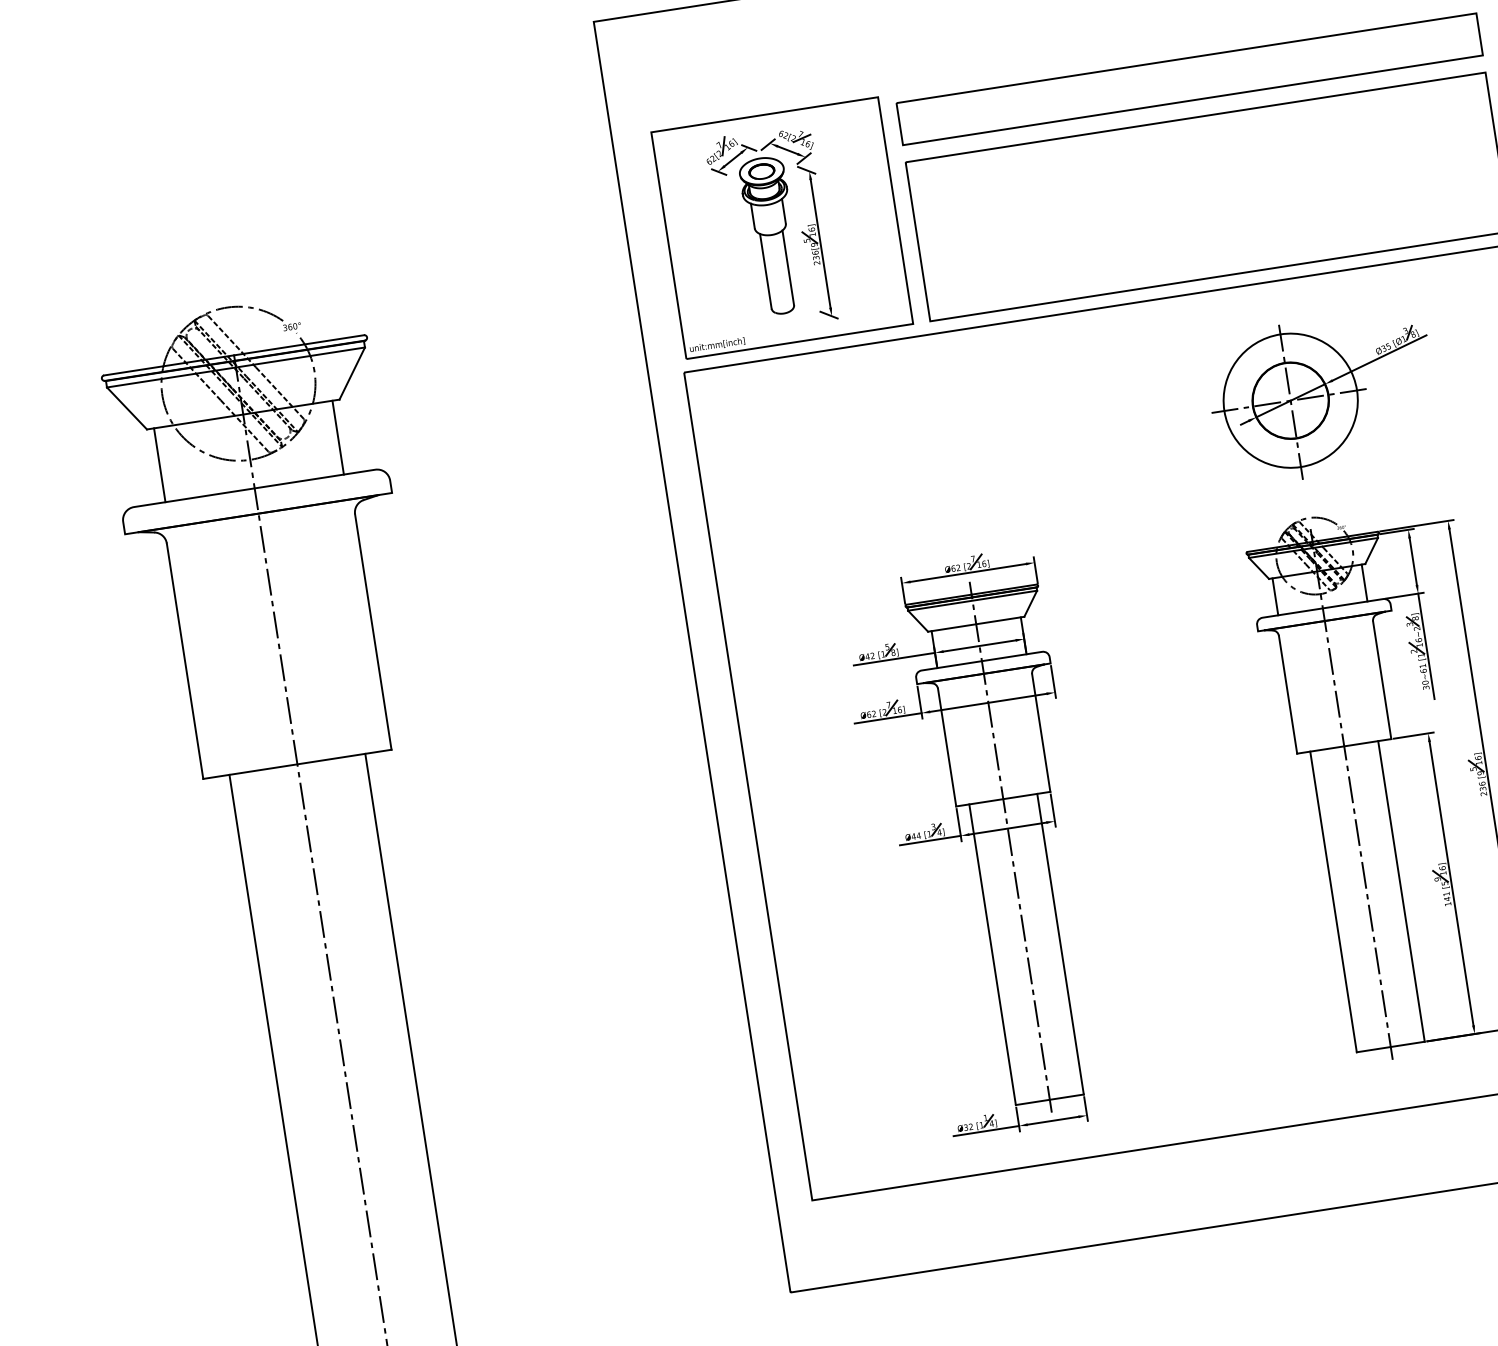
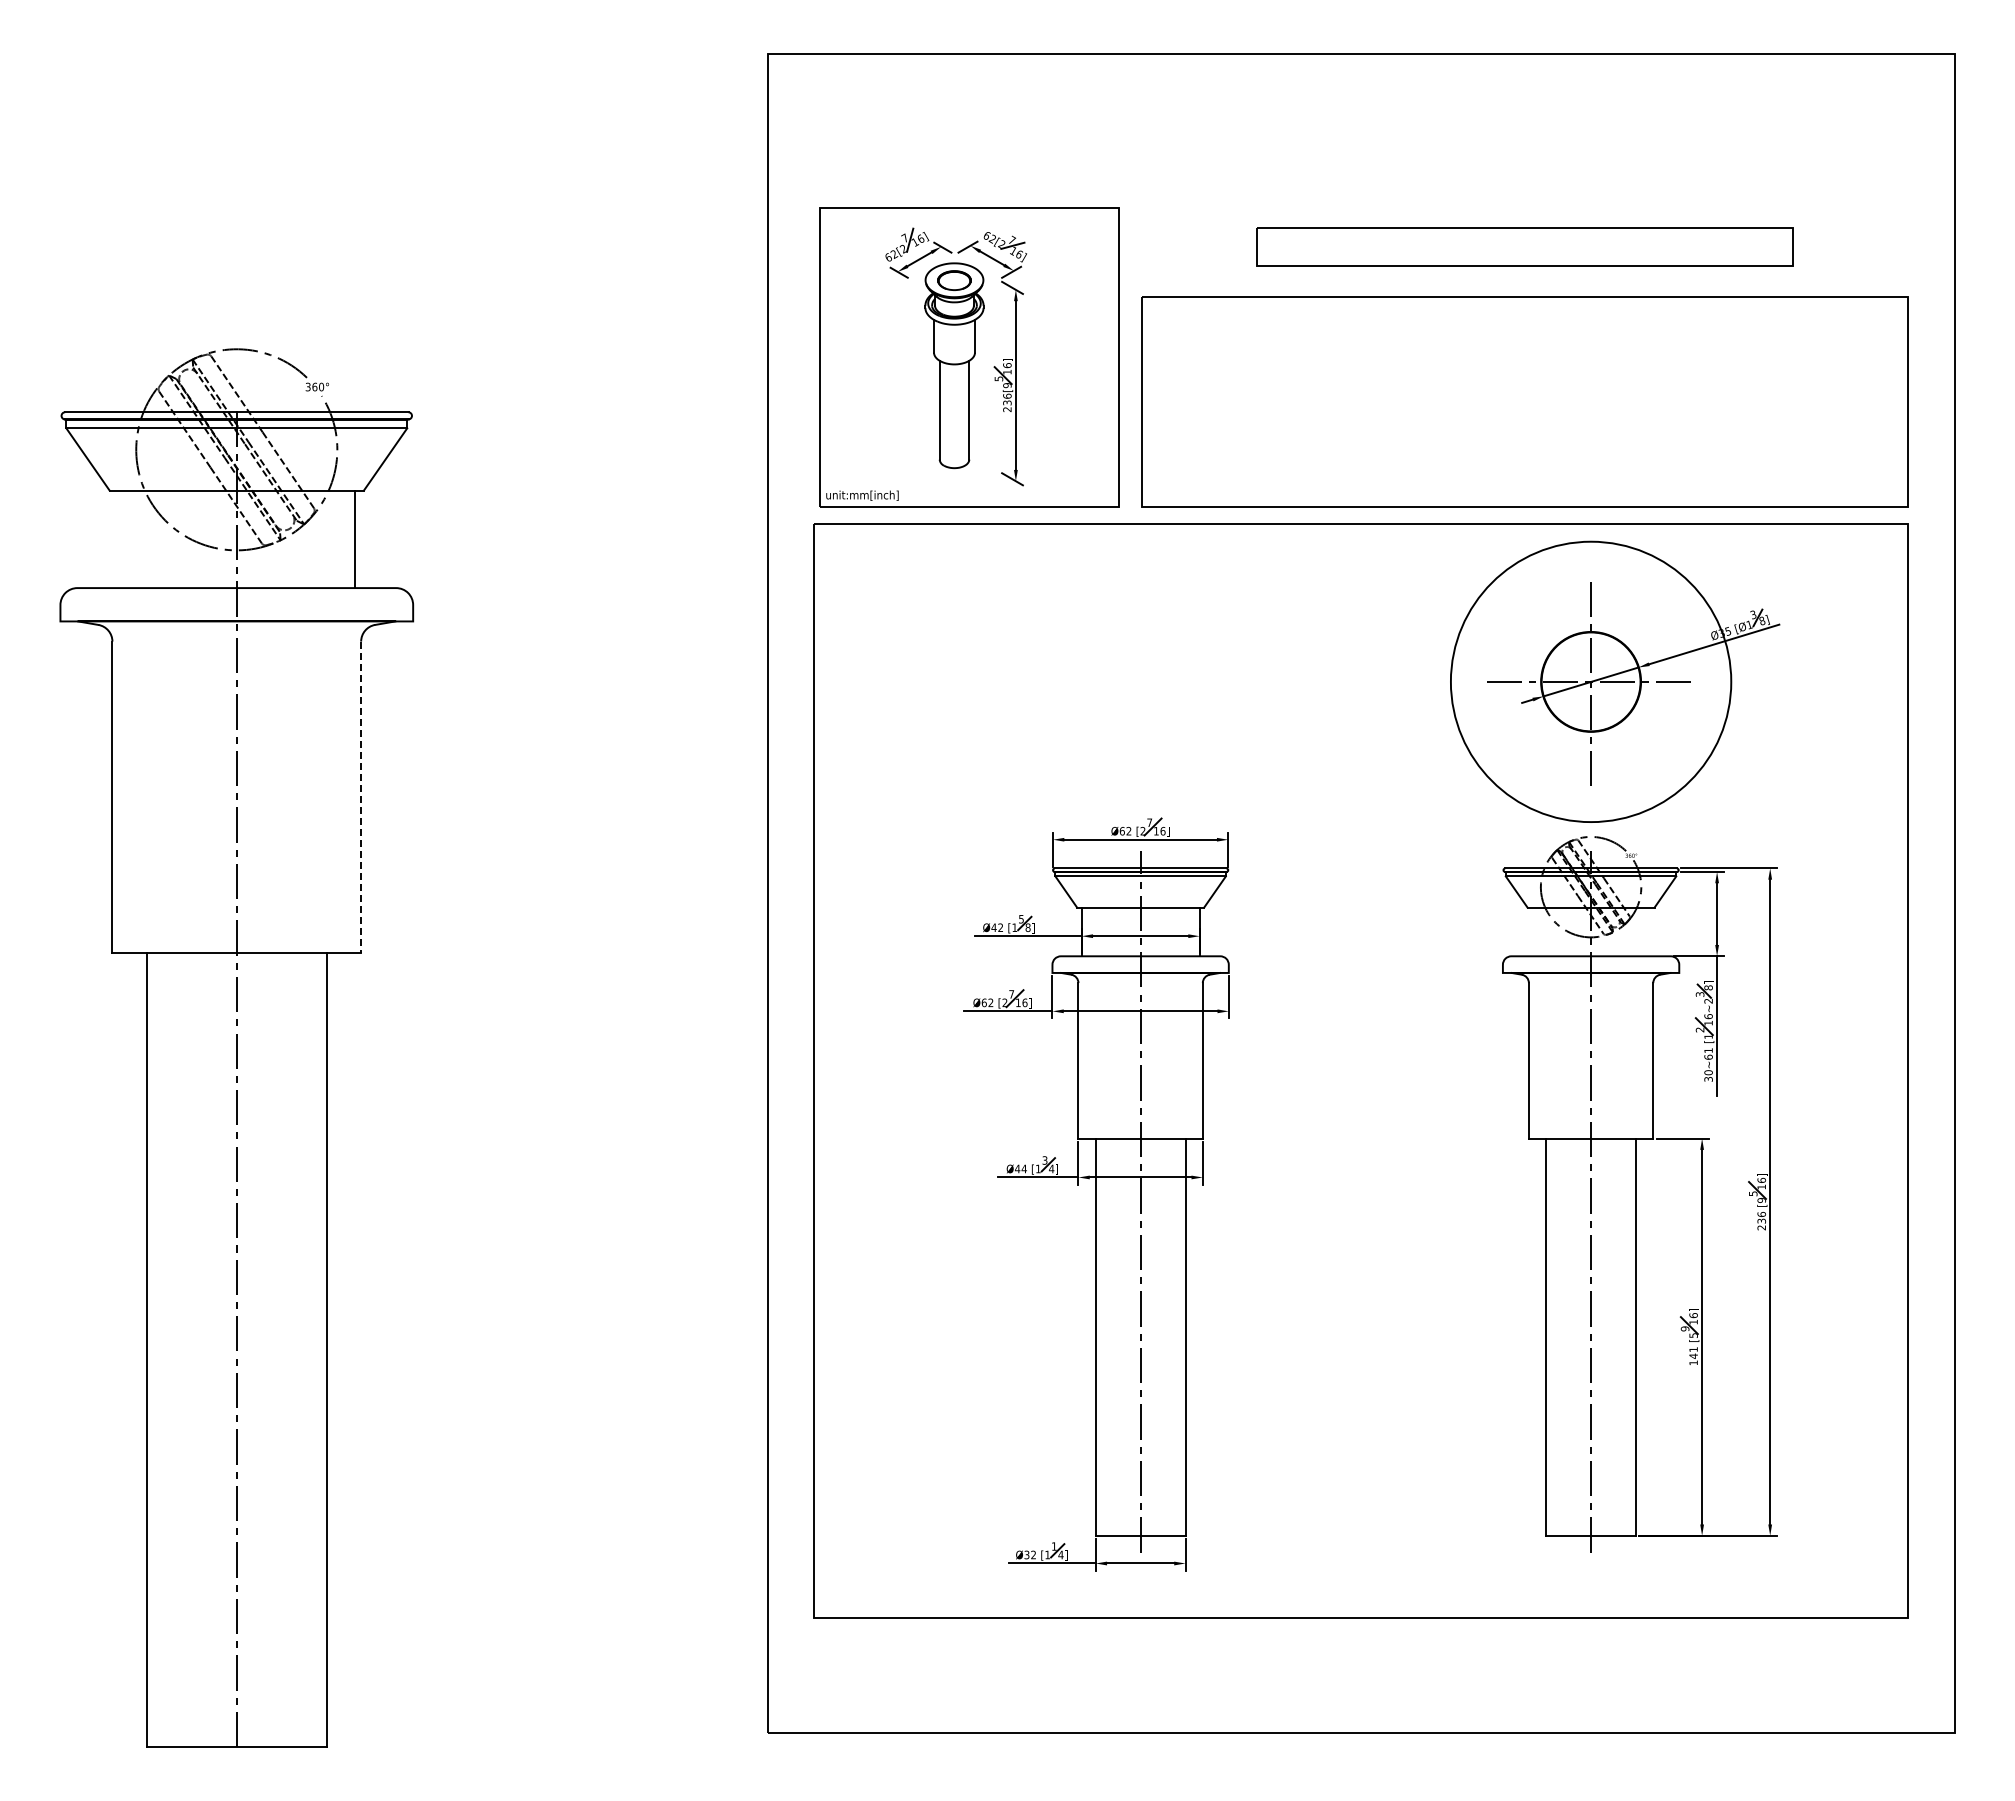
part: (1189, 78) -> (1524, 246), size x0.7
circle: (1290, 400) -> (1590, 681), size x1.6
line: (159, 465) -> (118, 539), removed
line: (1364, 582) -> (1649, 931), removed
line: (1275, 596) -> (1532, 931), removed
line: (373, 632) -> (361, 797), solid -> dashed

